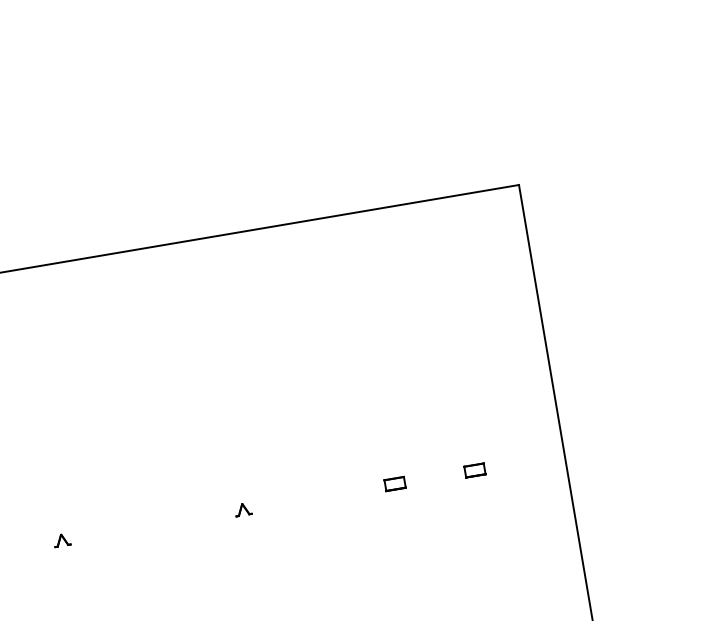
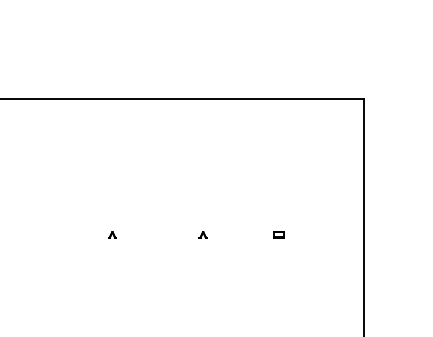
part: (473, 470) -> (318, 234), removed

